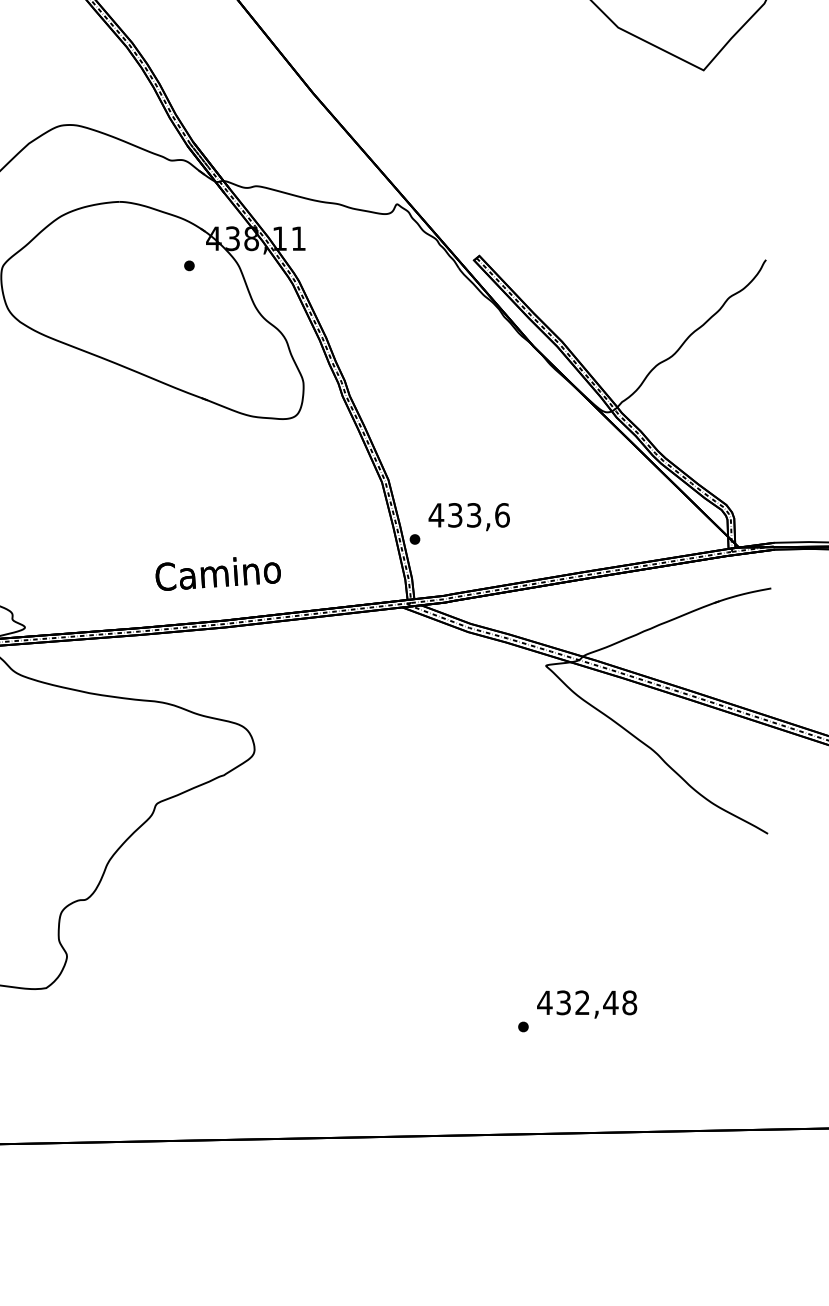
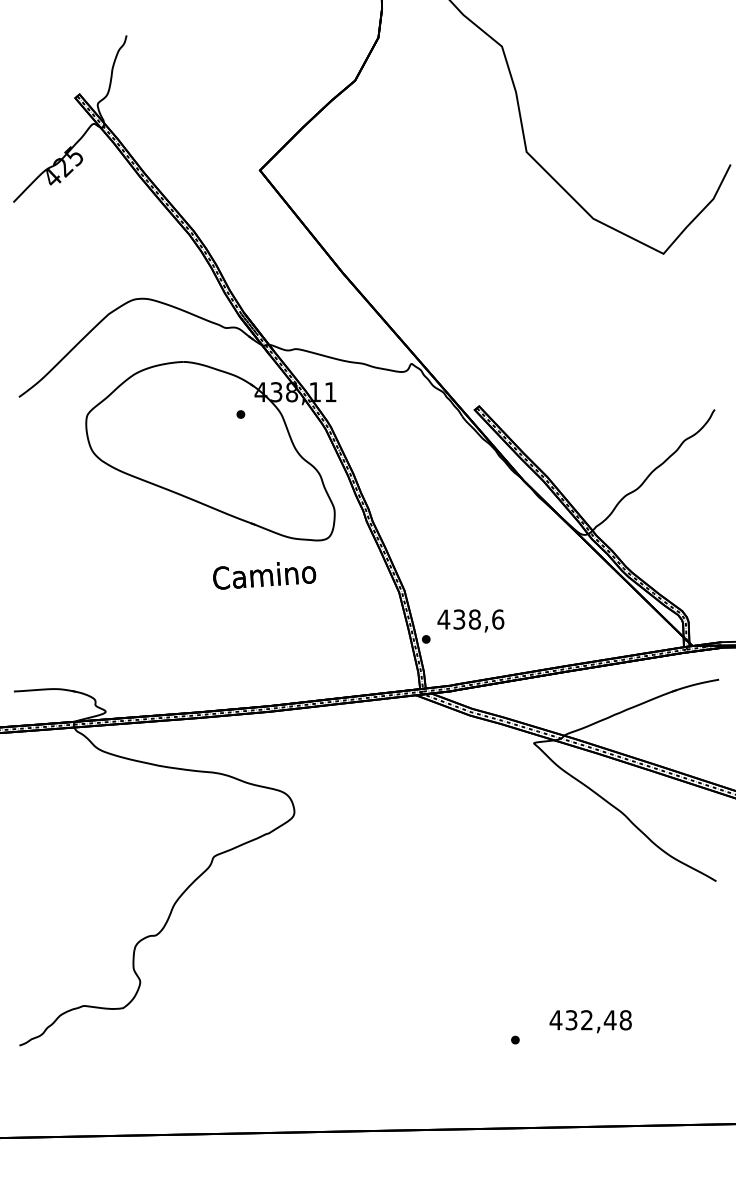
text: (473, 515) -> (474, 619), 433,6 -> 438,6
text: (218, 573) -> (264, 575), moved
text: (586, 1004) -> (590, 1021), moved

